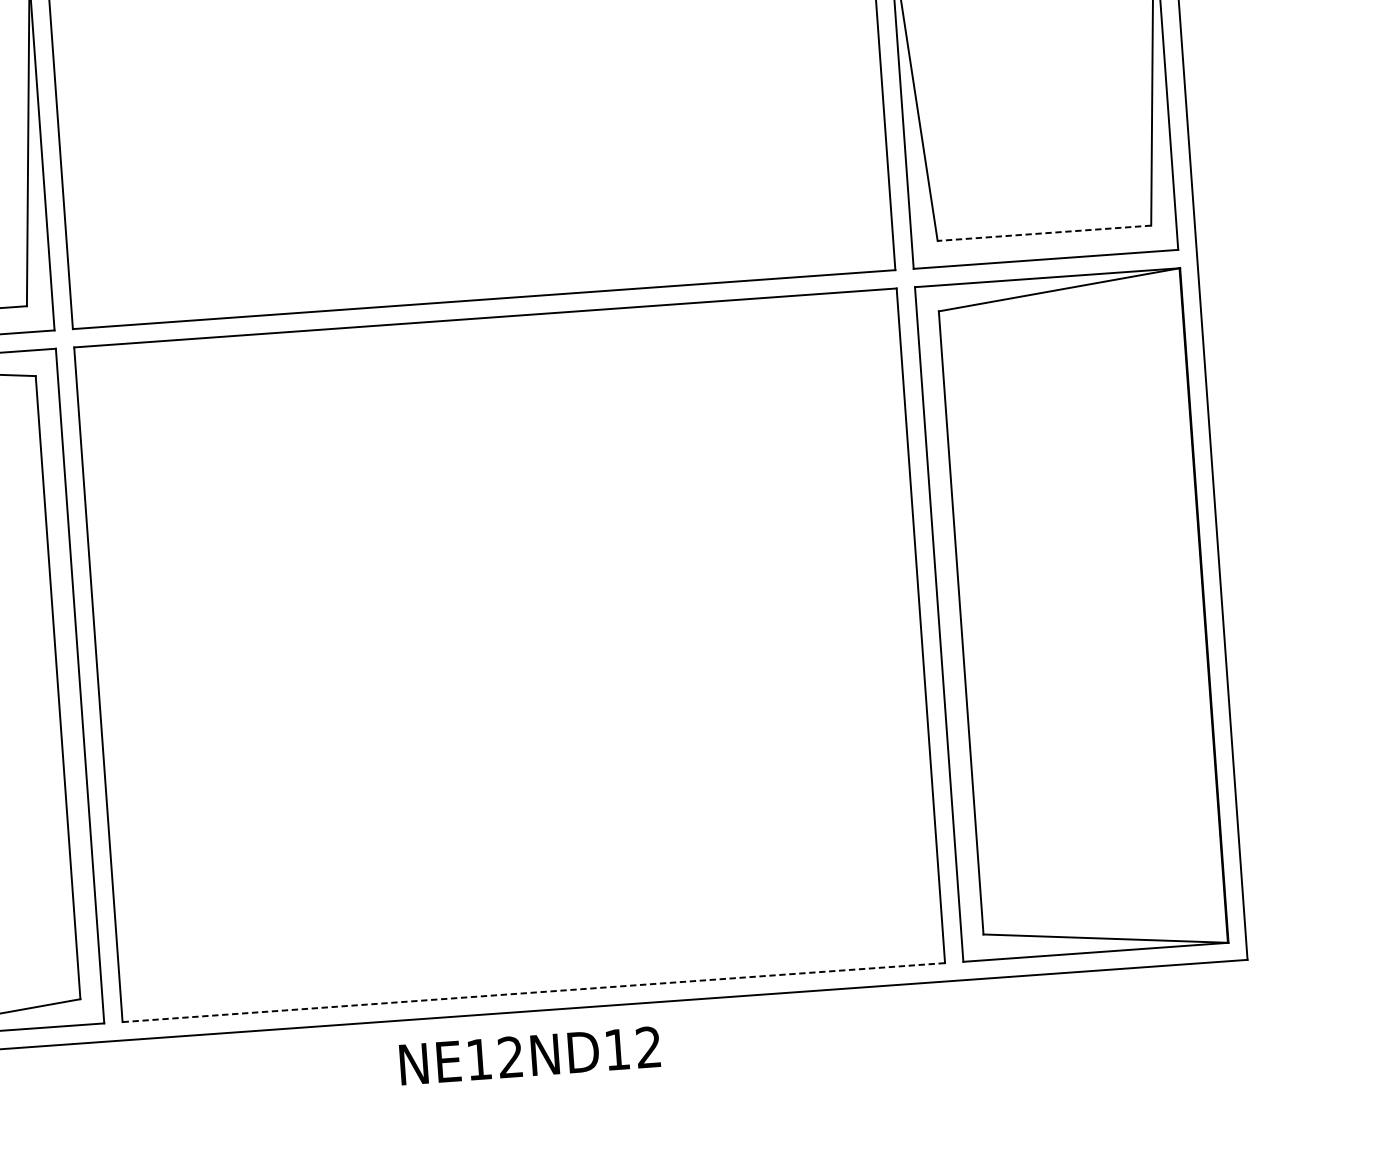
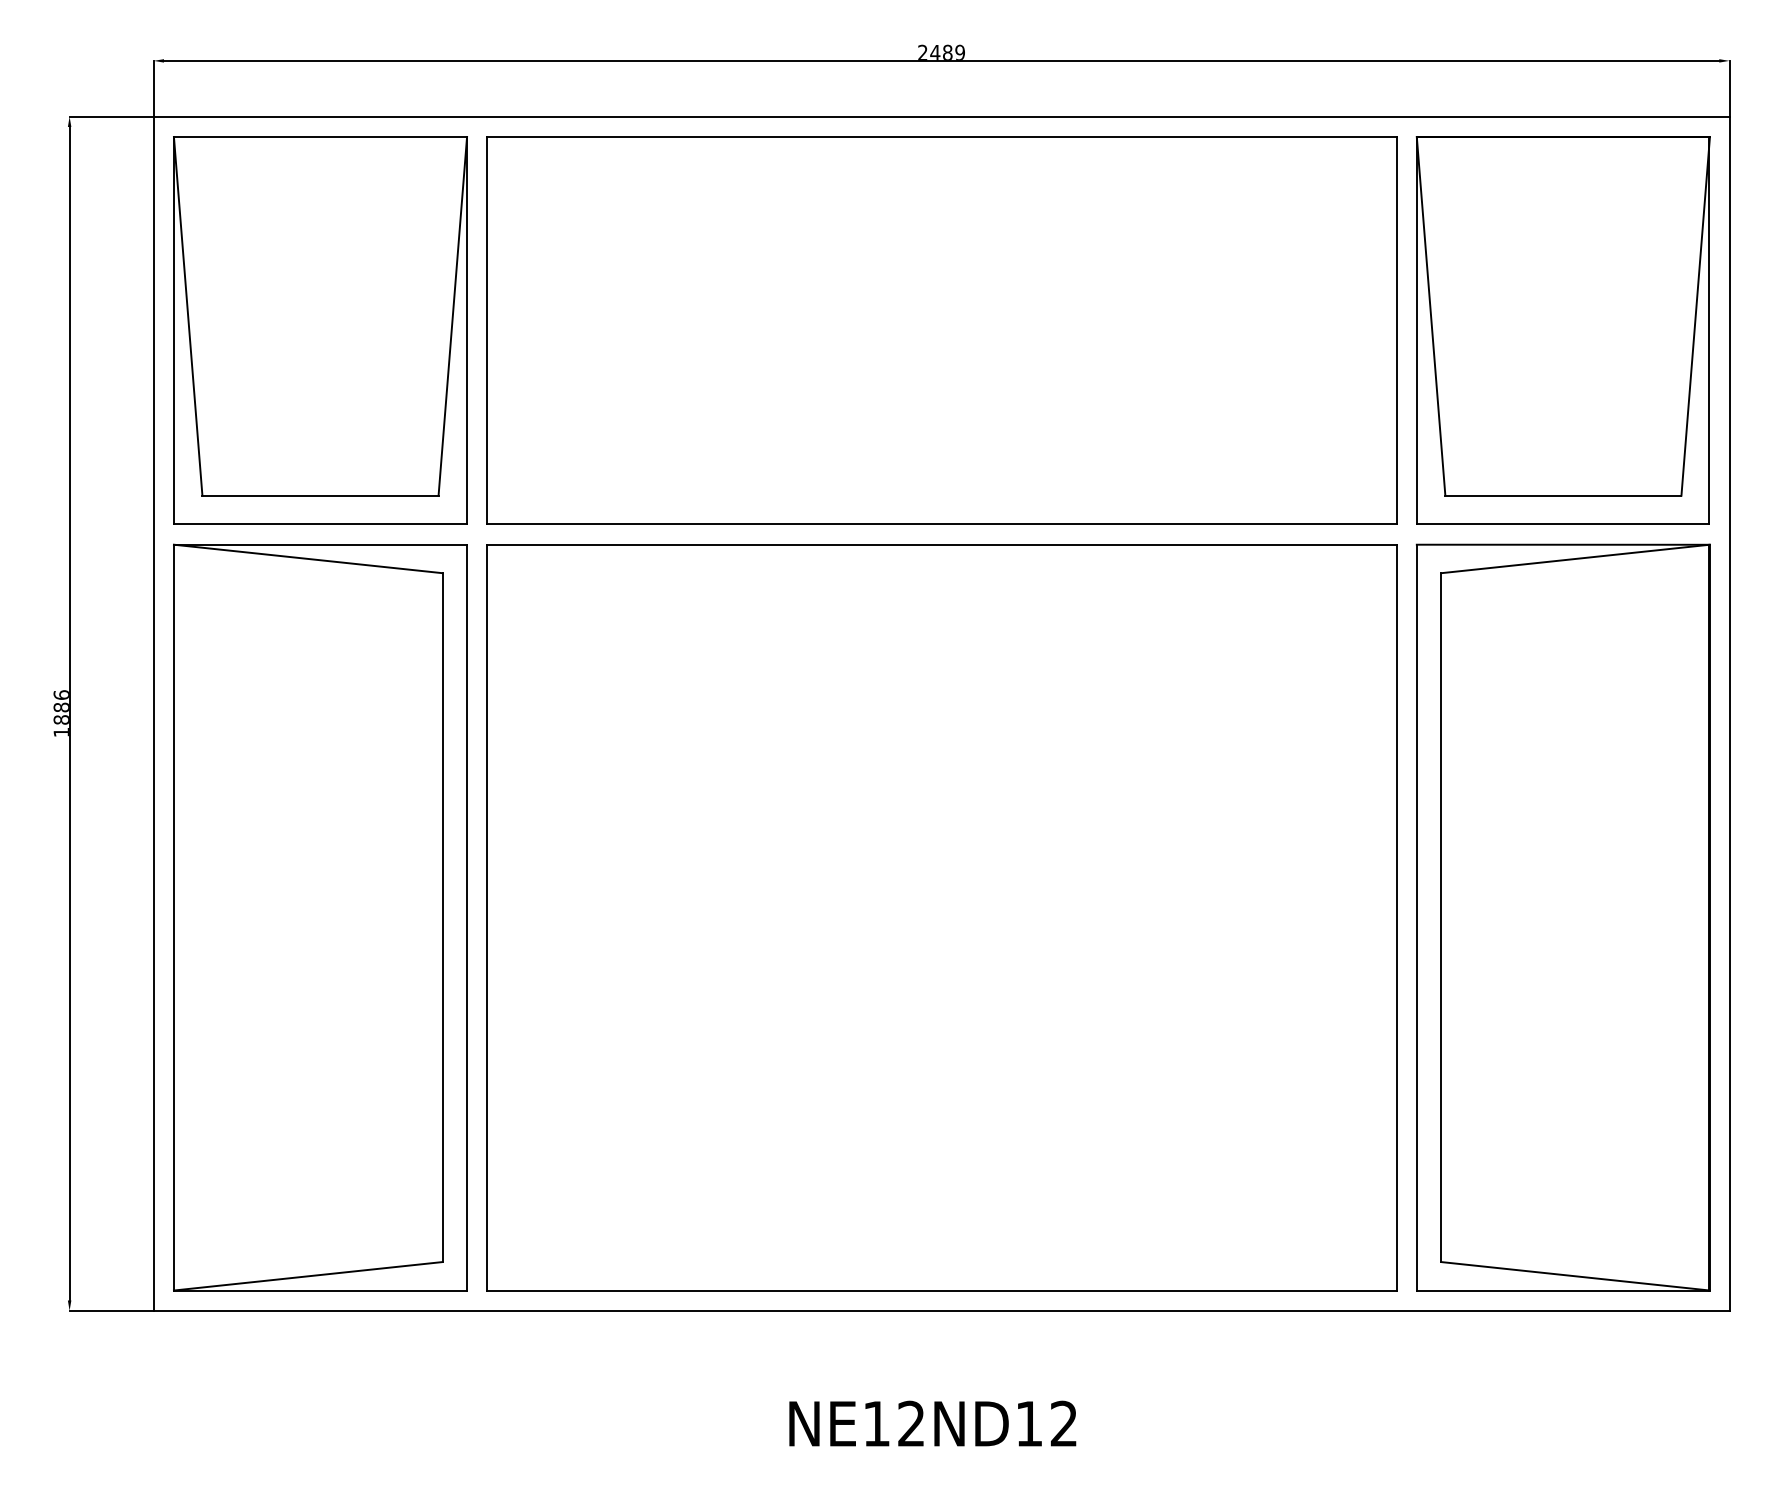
line: (1043, 233) -> (1562, 495), dashed -> solid
line: (533, 992) -> (941, 1290), dashed -> solid
text: (529, 1055) -> (932, 1423), moved

